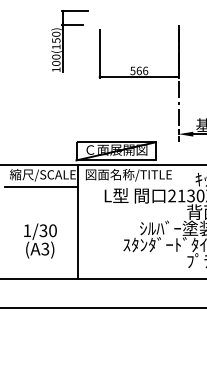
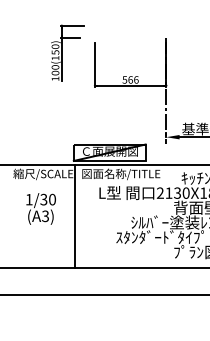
line: (41, 186) -> (42, 184), removed
text: (39, 240) -> (40, 208), moved

